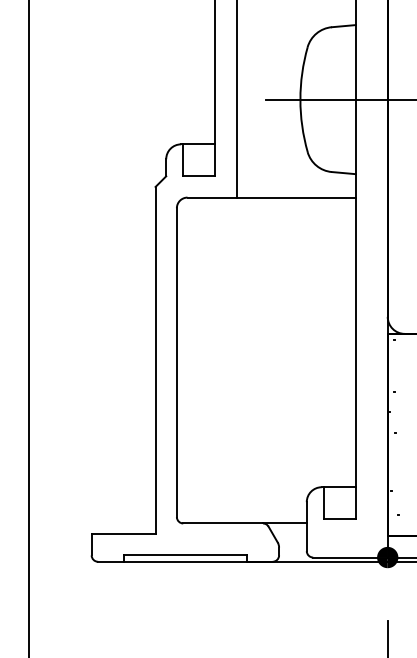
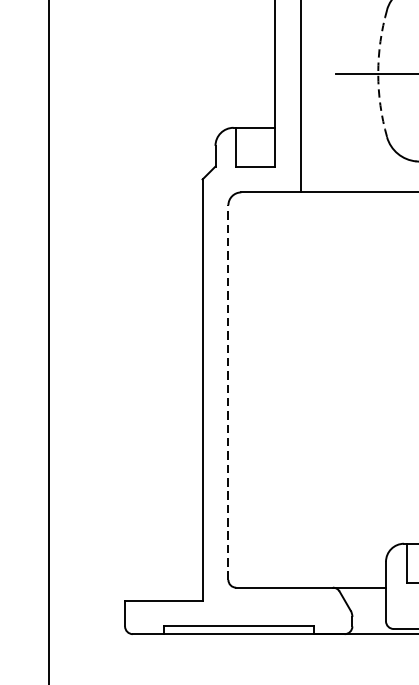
arc: (300, 99) -> (378, 73), solid -> dashed
line: (176, 362) -> (227, 392), solid -> dashed

